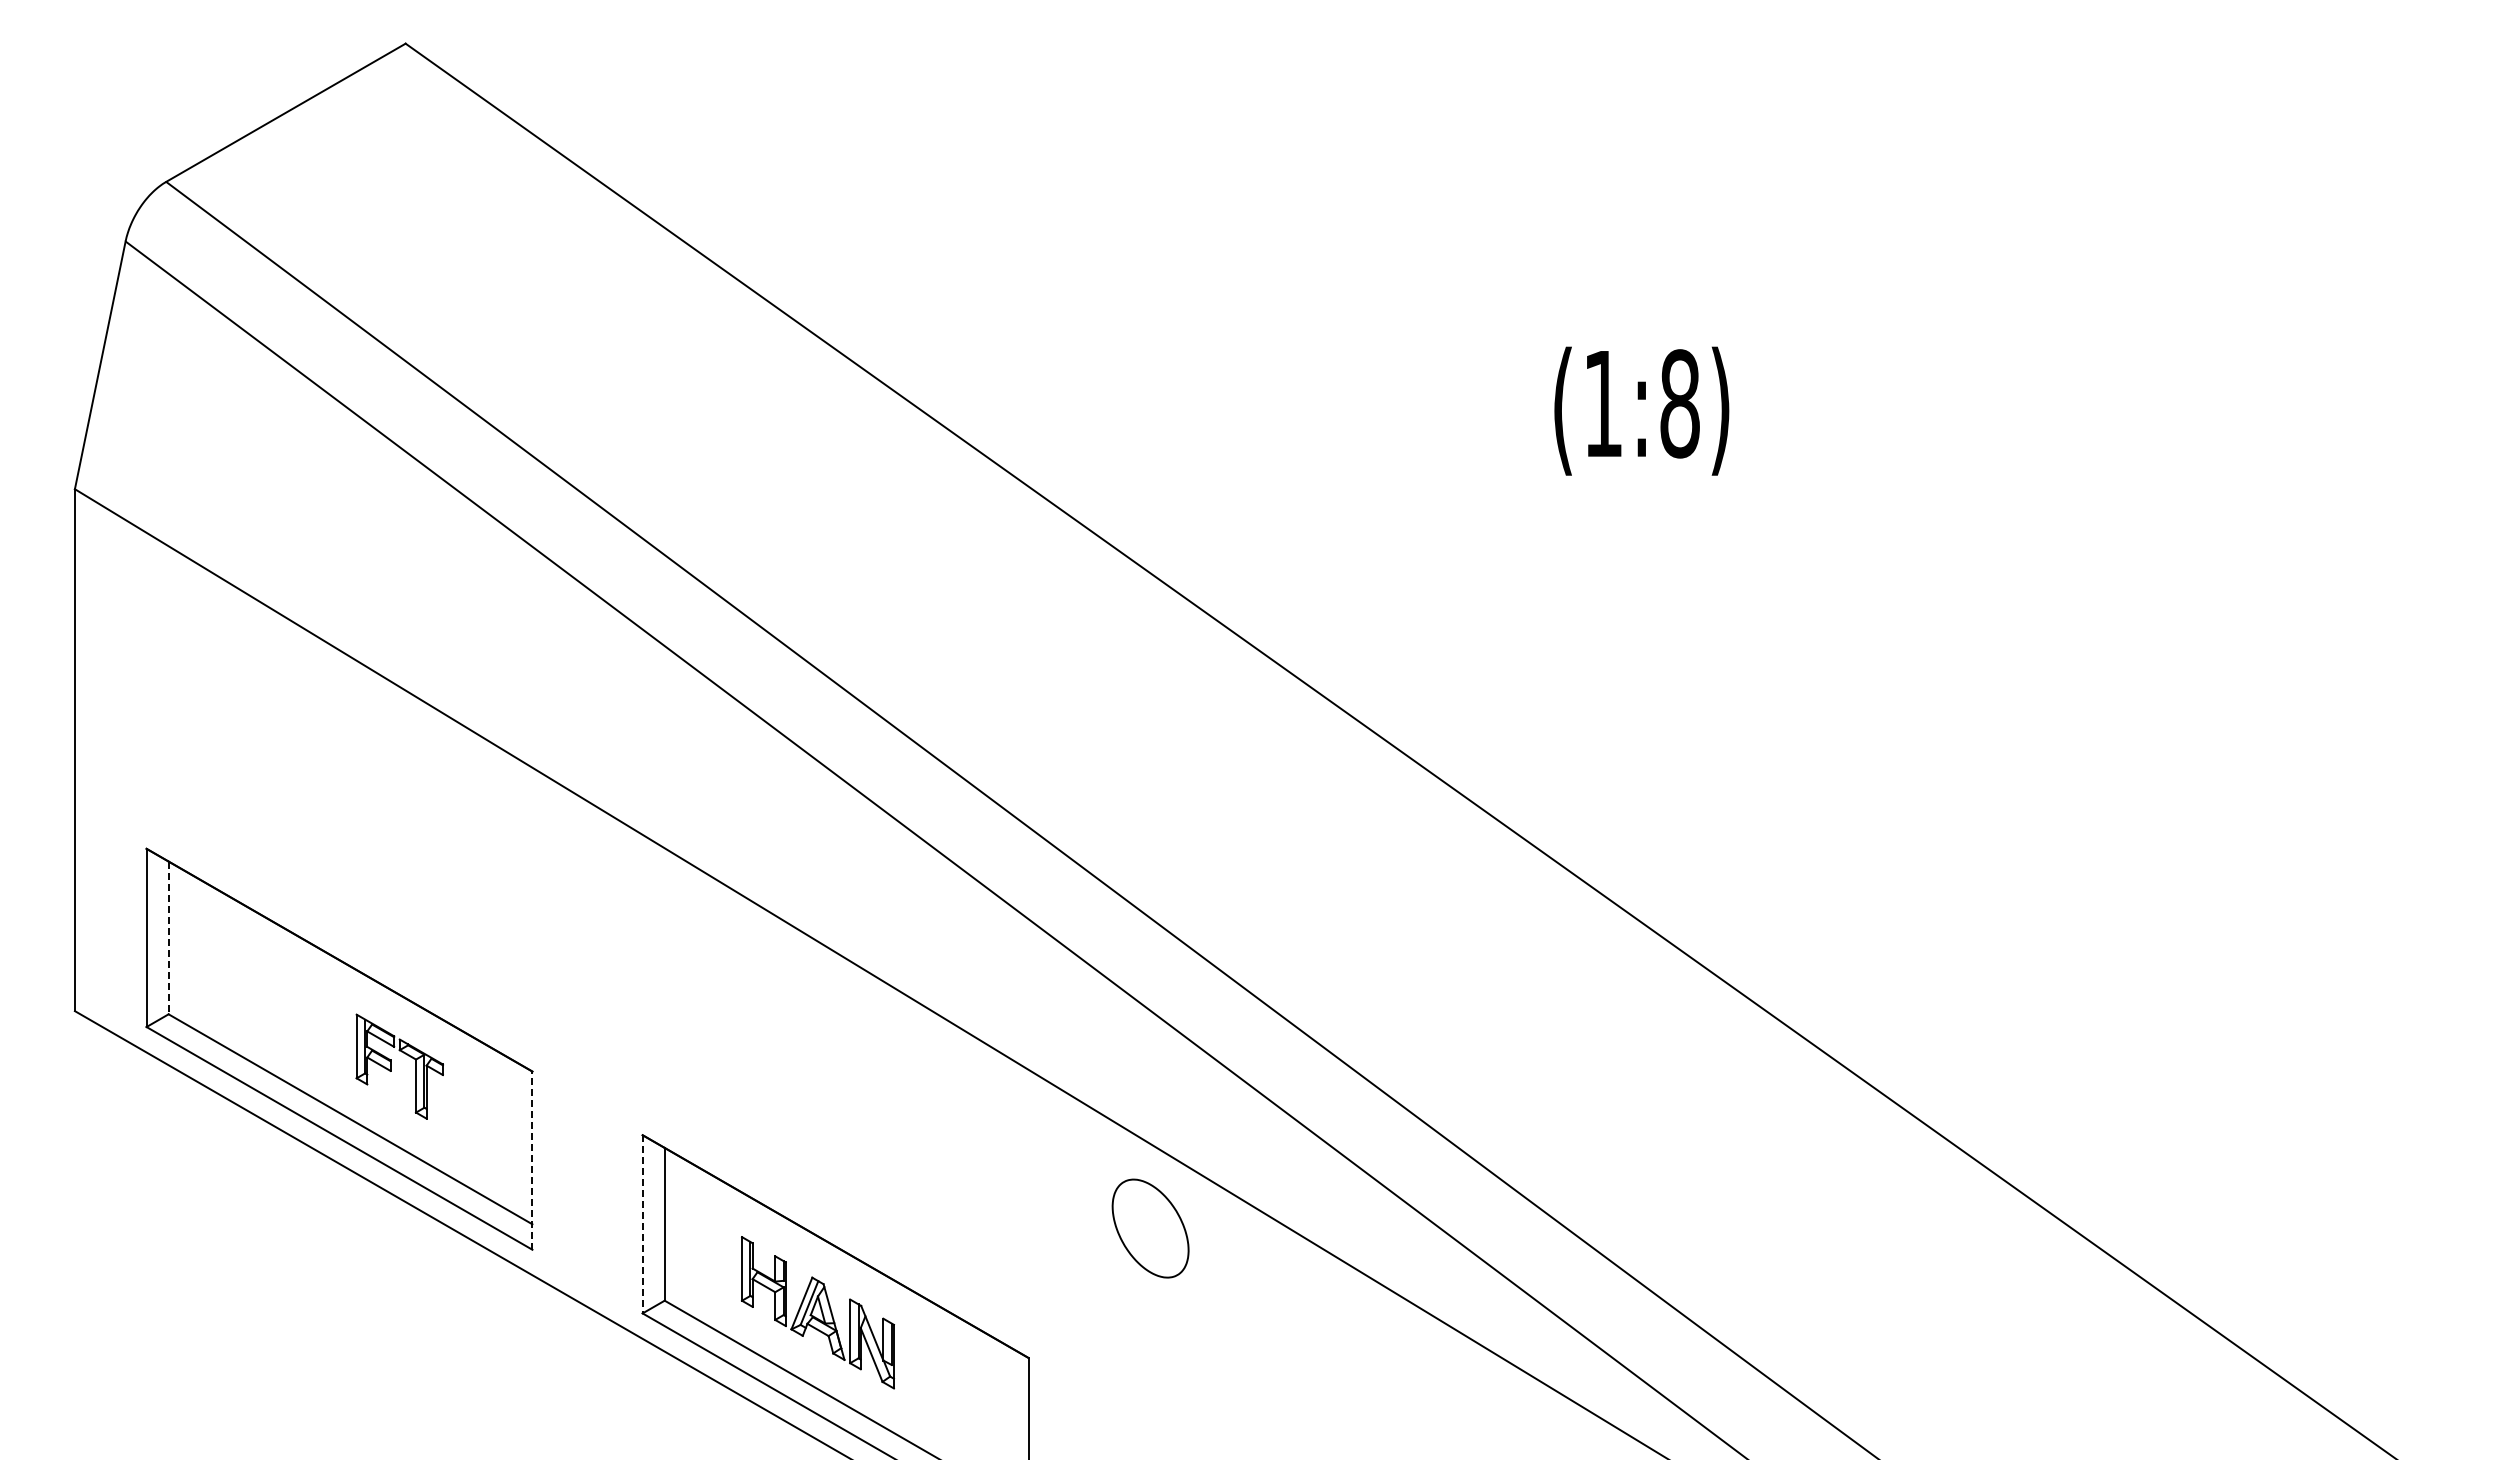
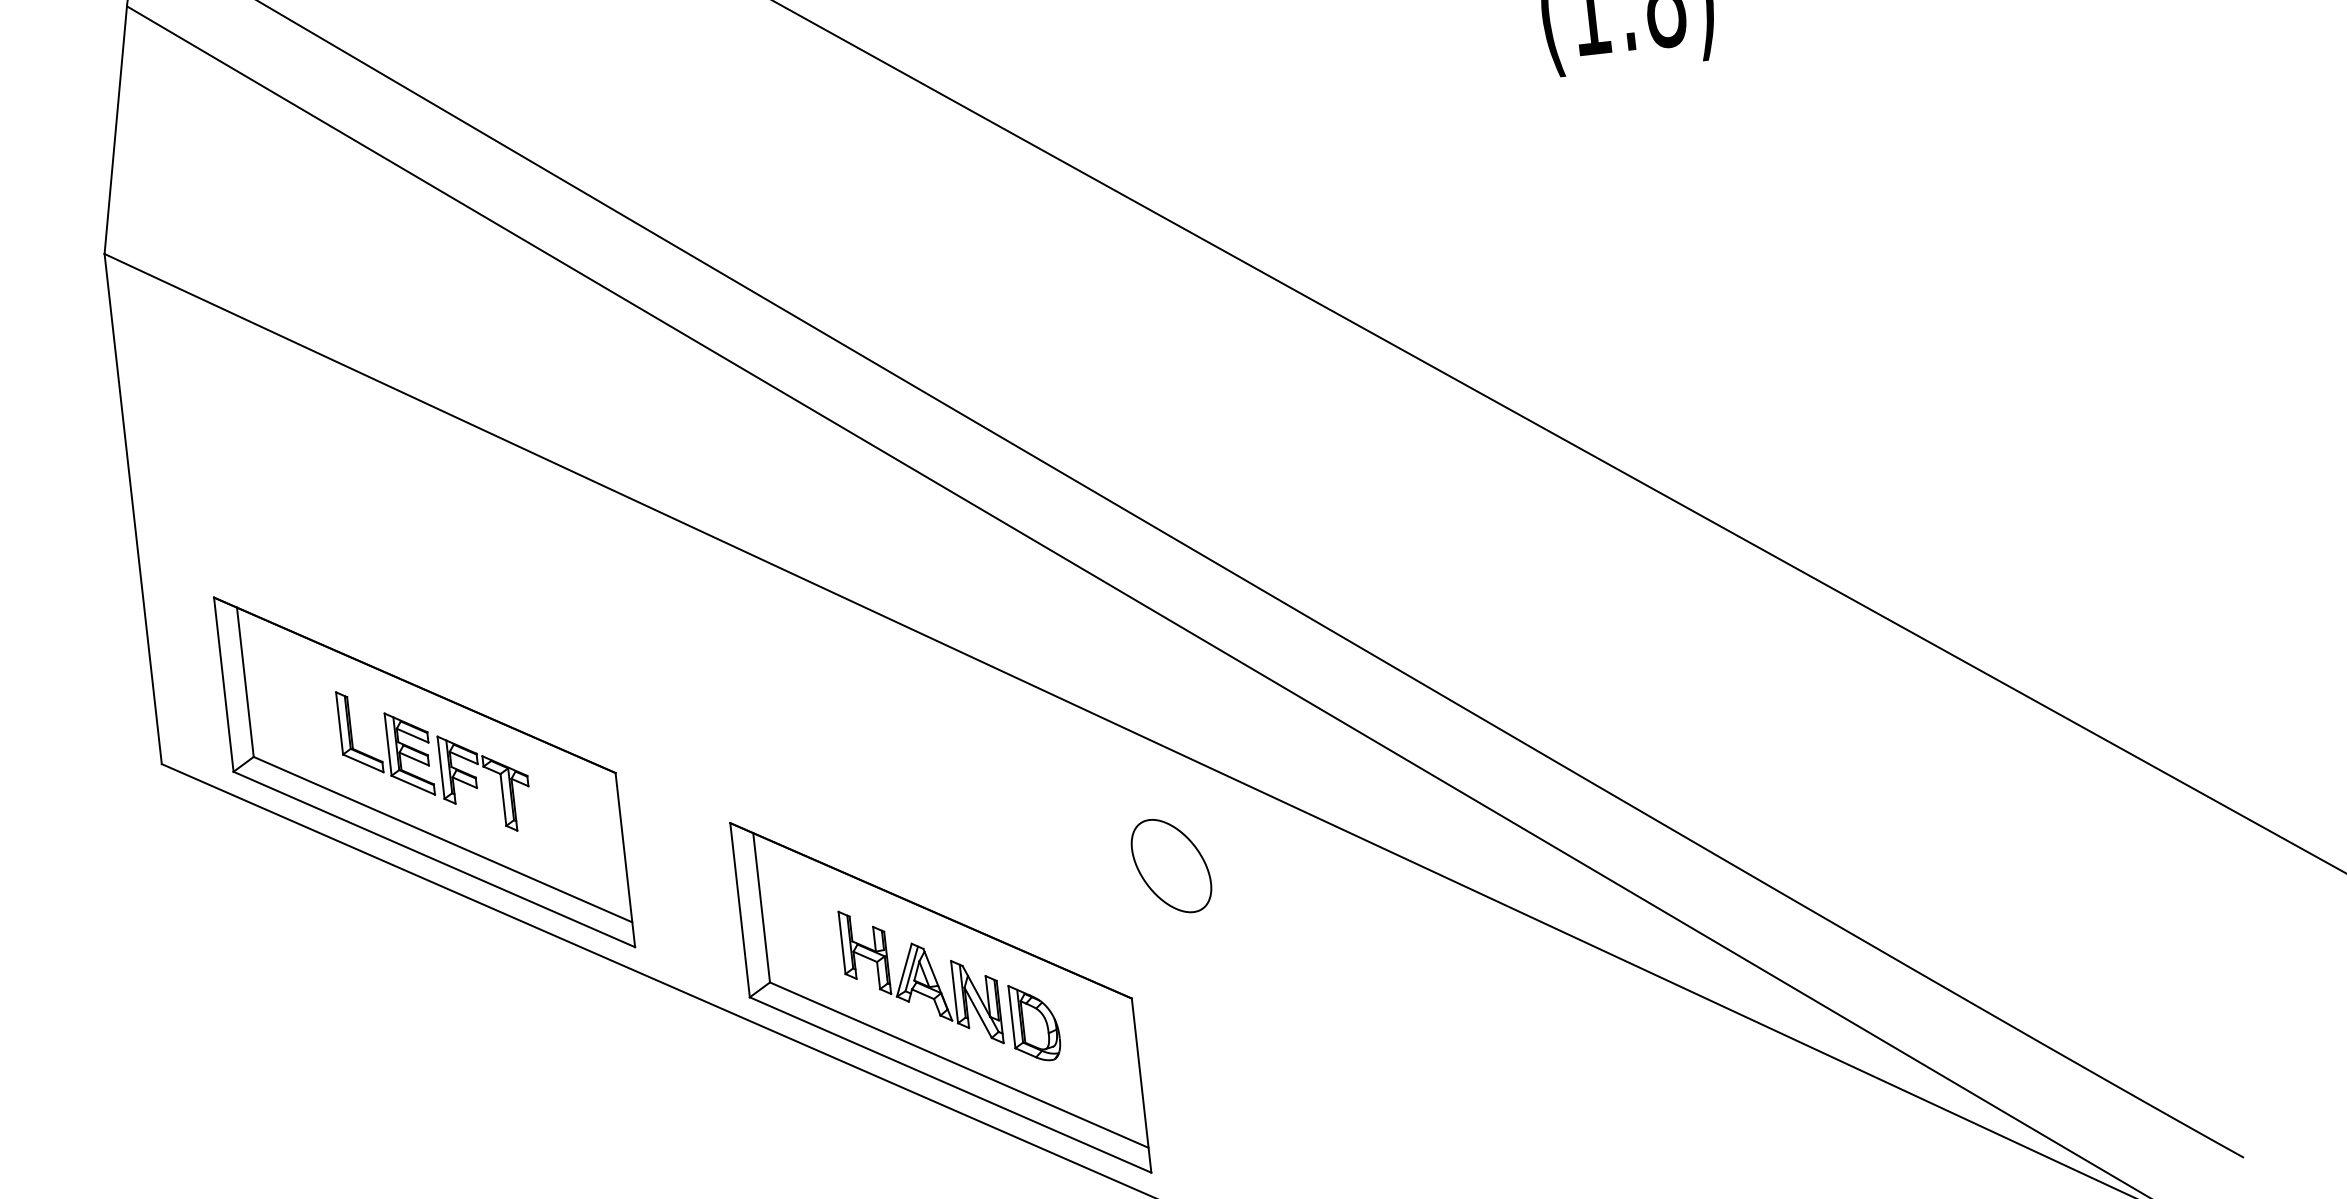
line: (168, 938) -> (245, 682), dashed -> solid
part: (303, 1015) -> (385, 743), added
line: (532, 1160) -> (625, 859), dashed -> solid
line: (642, 1224) -> (739, 910), dashed -> solid
part: (1150, 1228) -> (1171, 865), moved
part: (928, 1370) -> (1035, 1021), added

